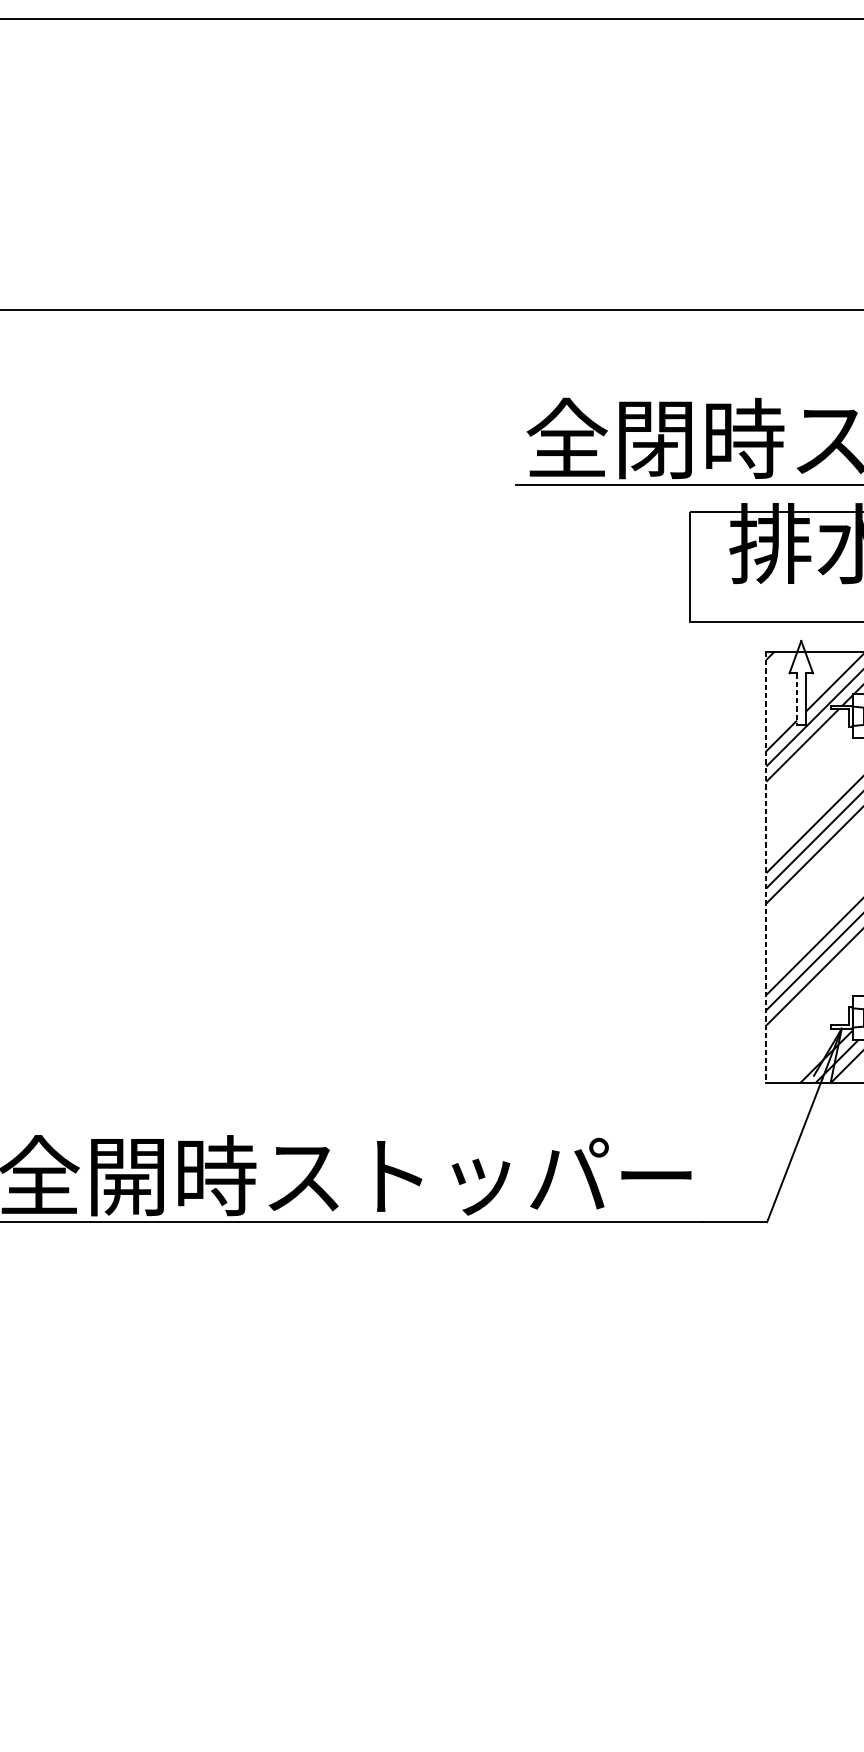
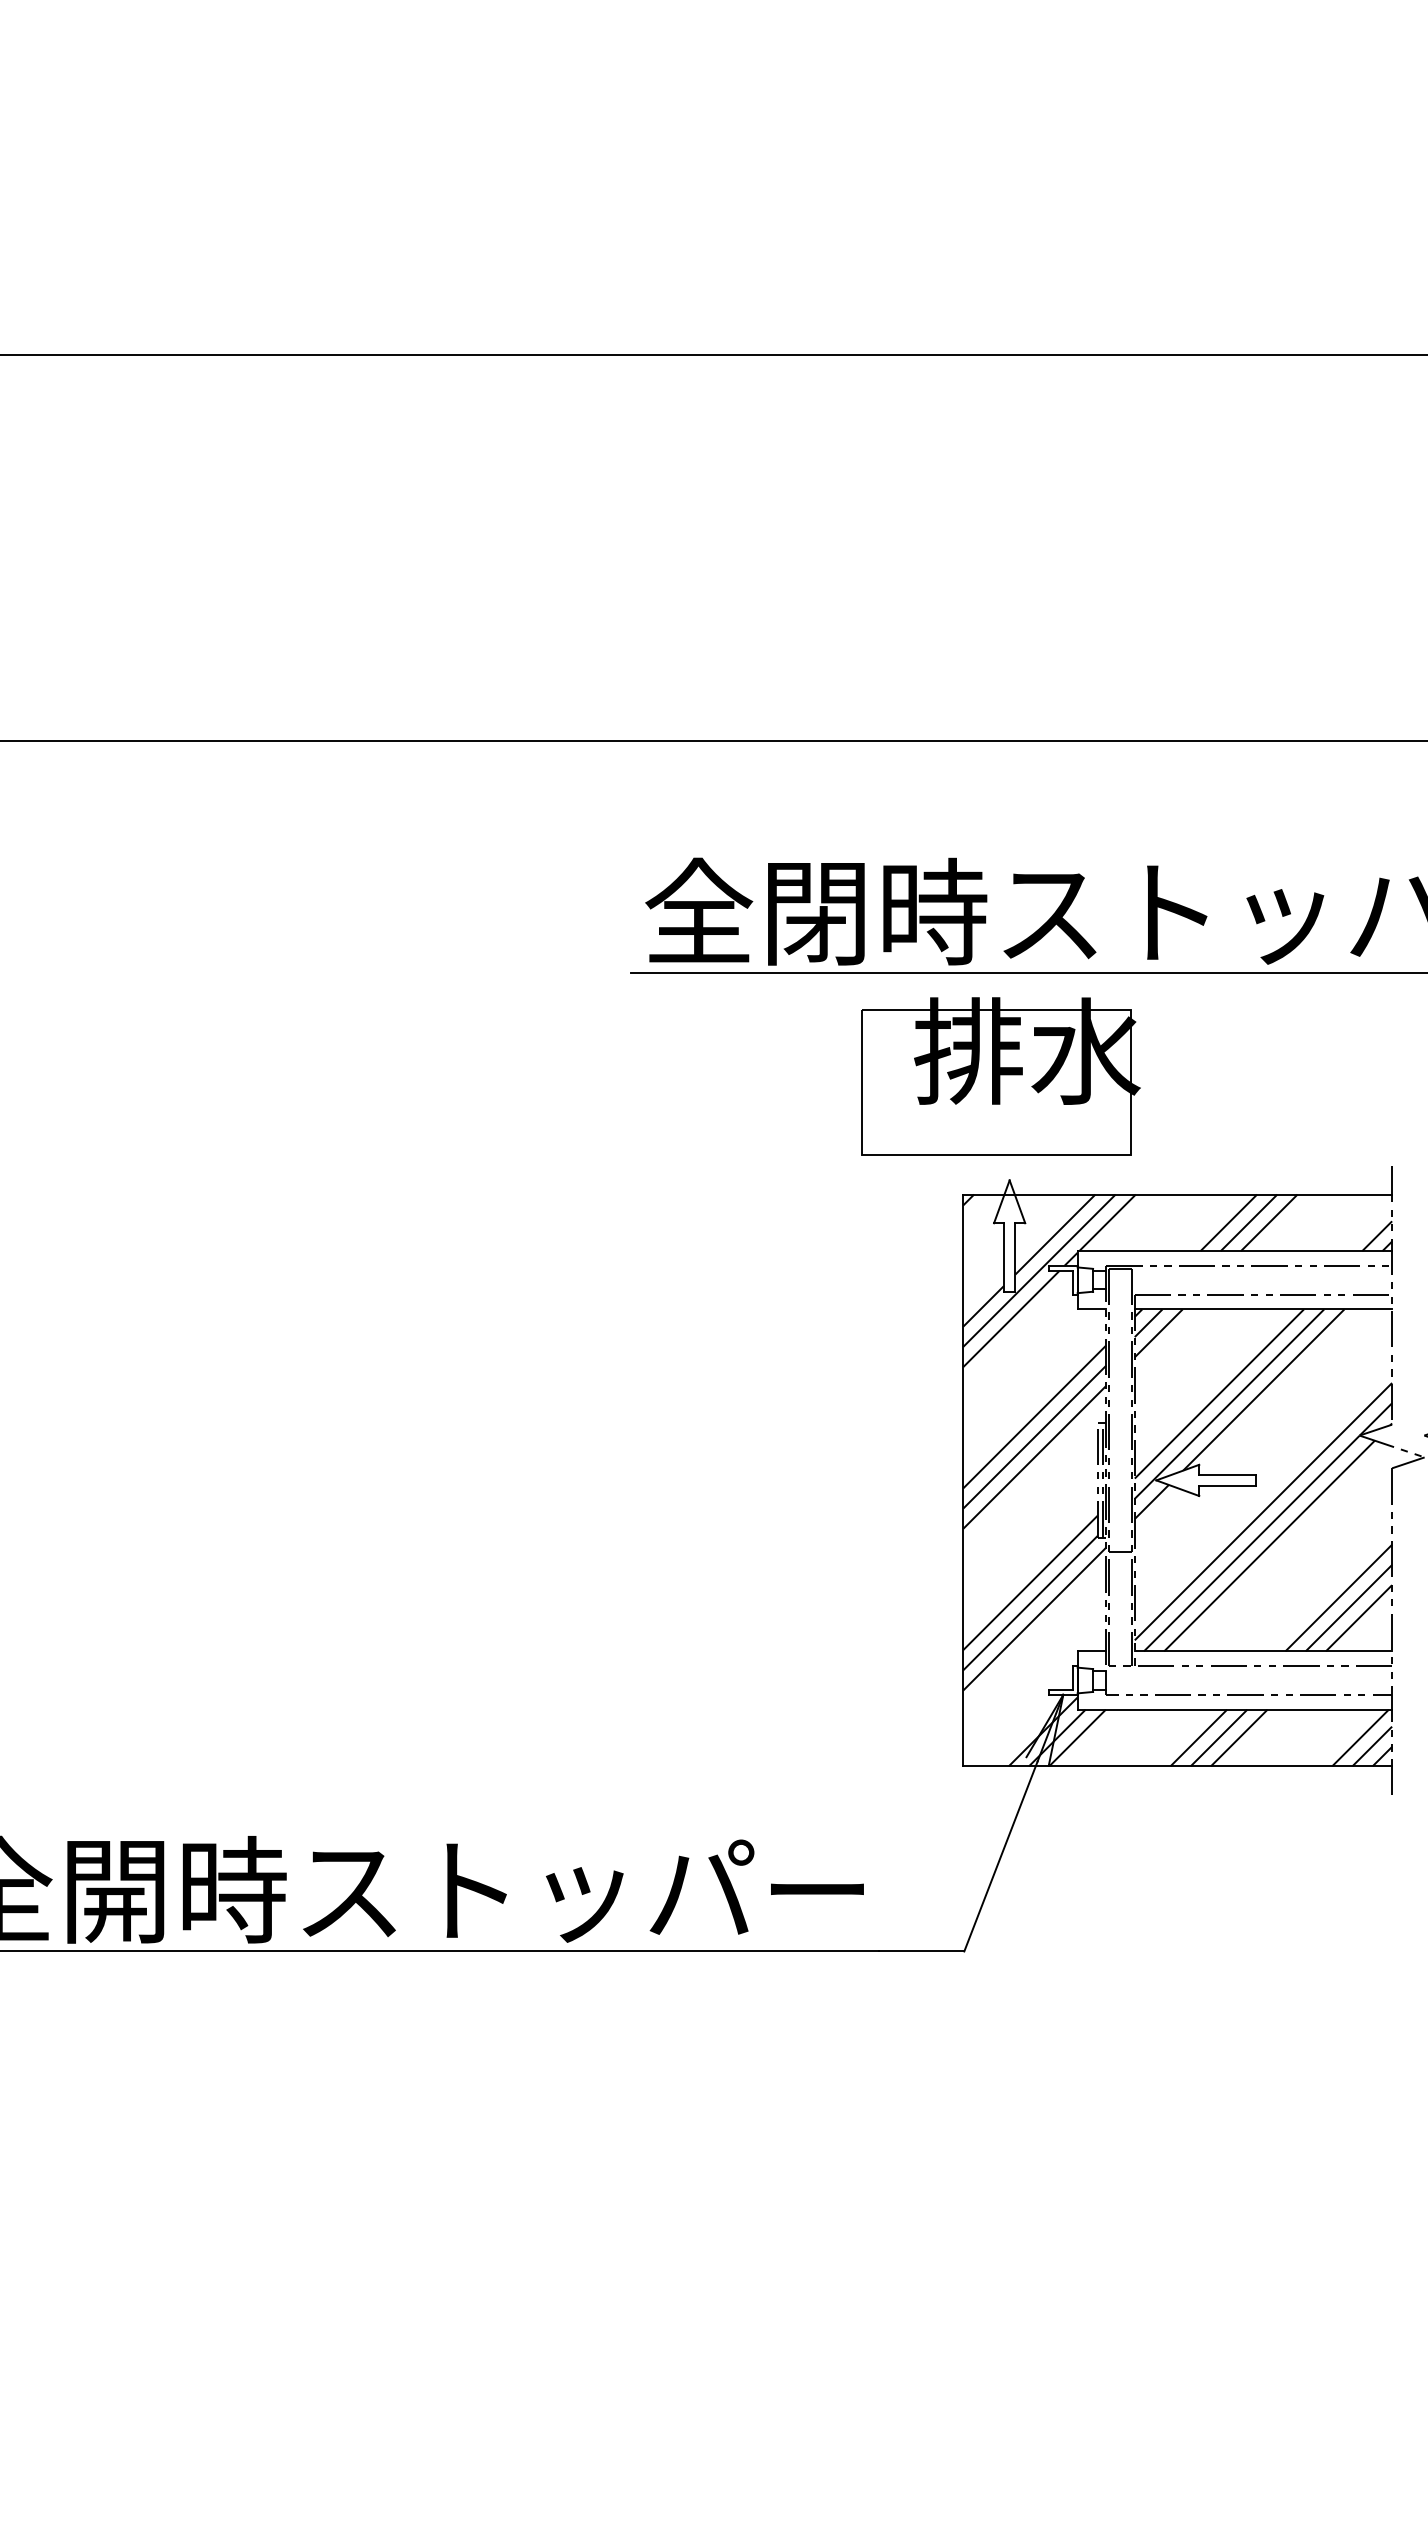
line: (796, 699) -> (1003, 1258), dashed -> solid
line: (766, 867) -> (963, 1480), dashed -> solid

